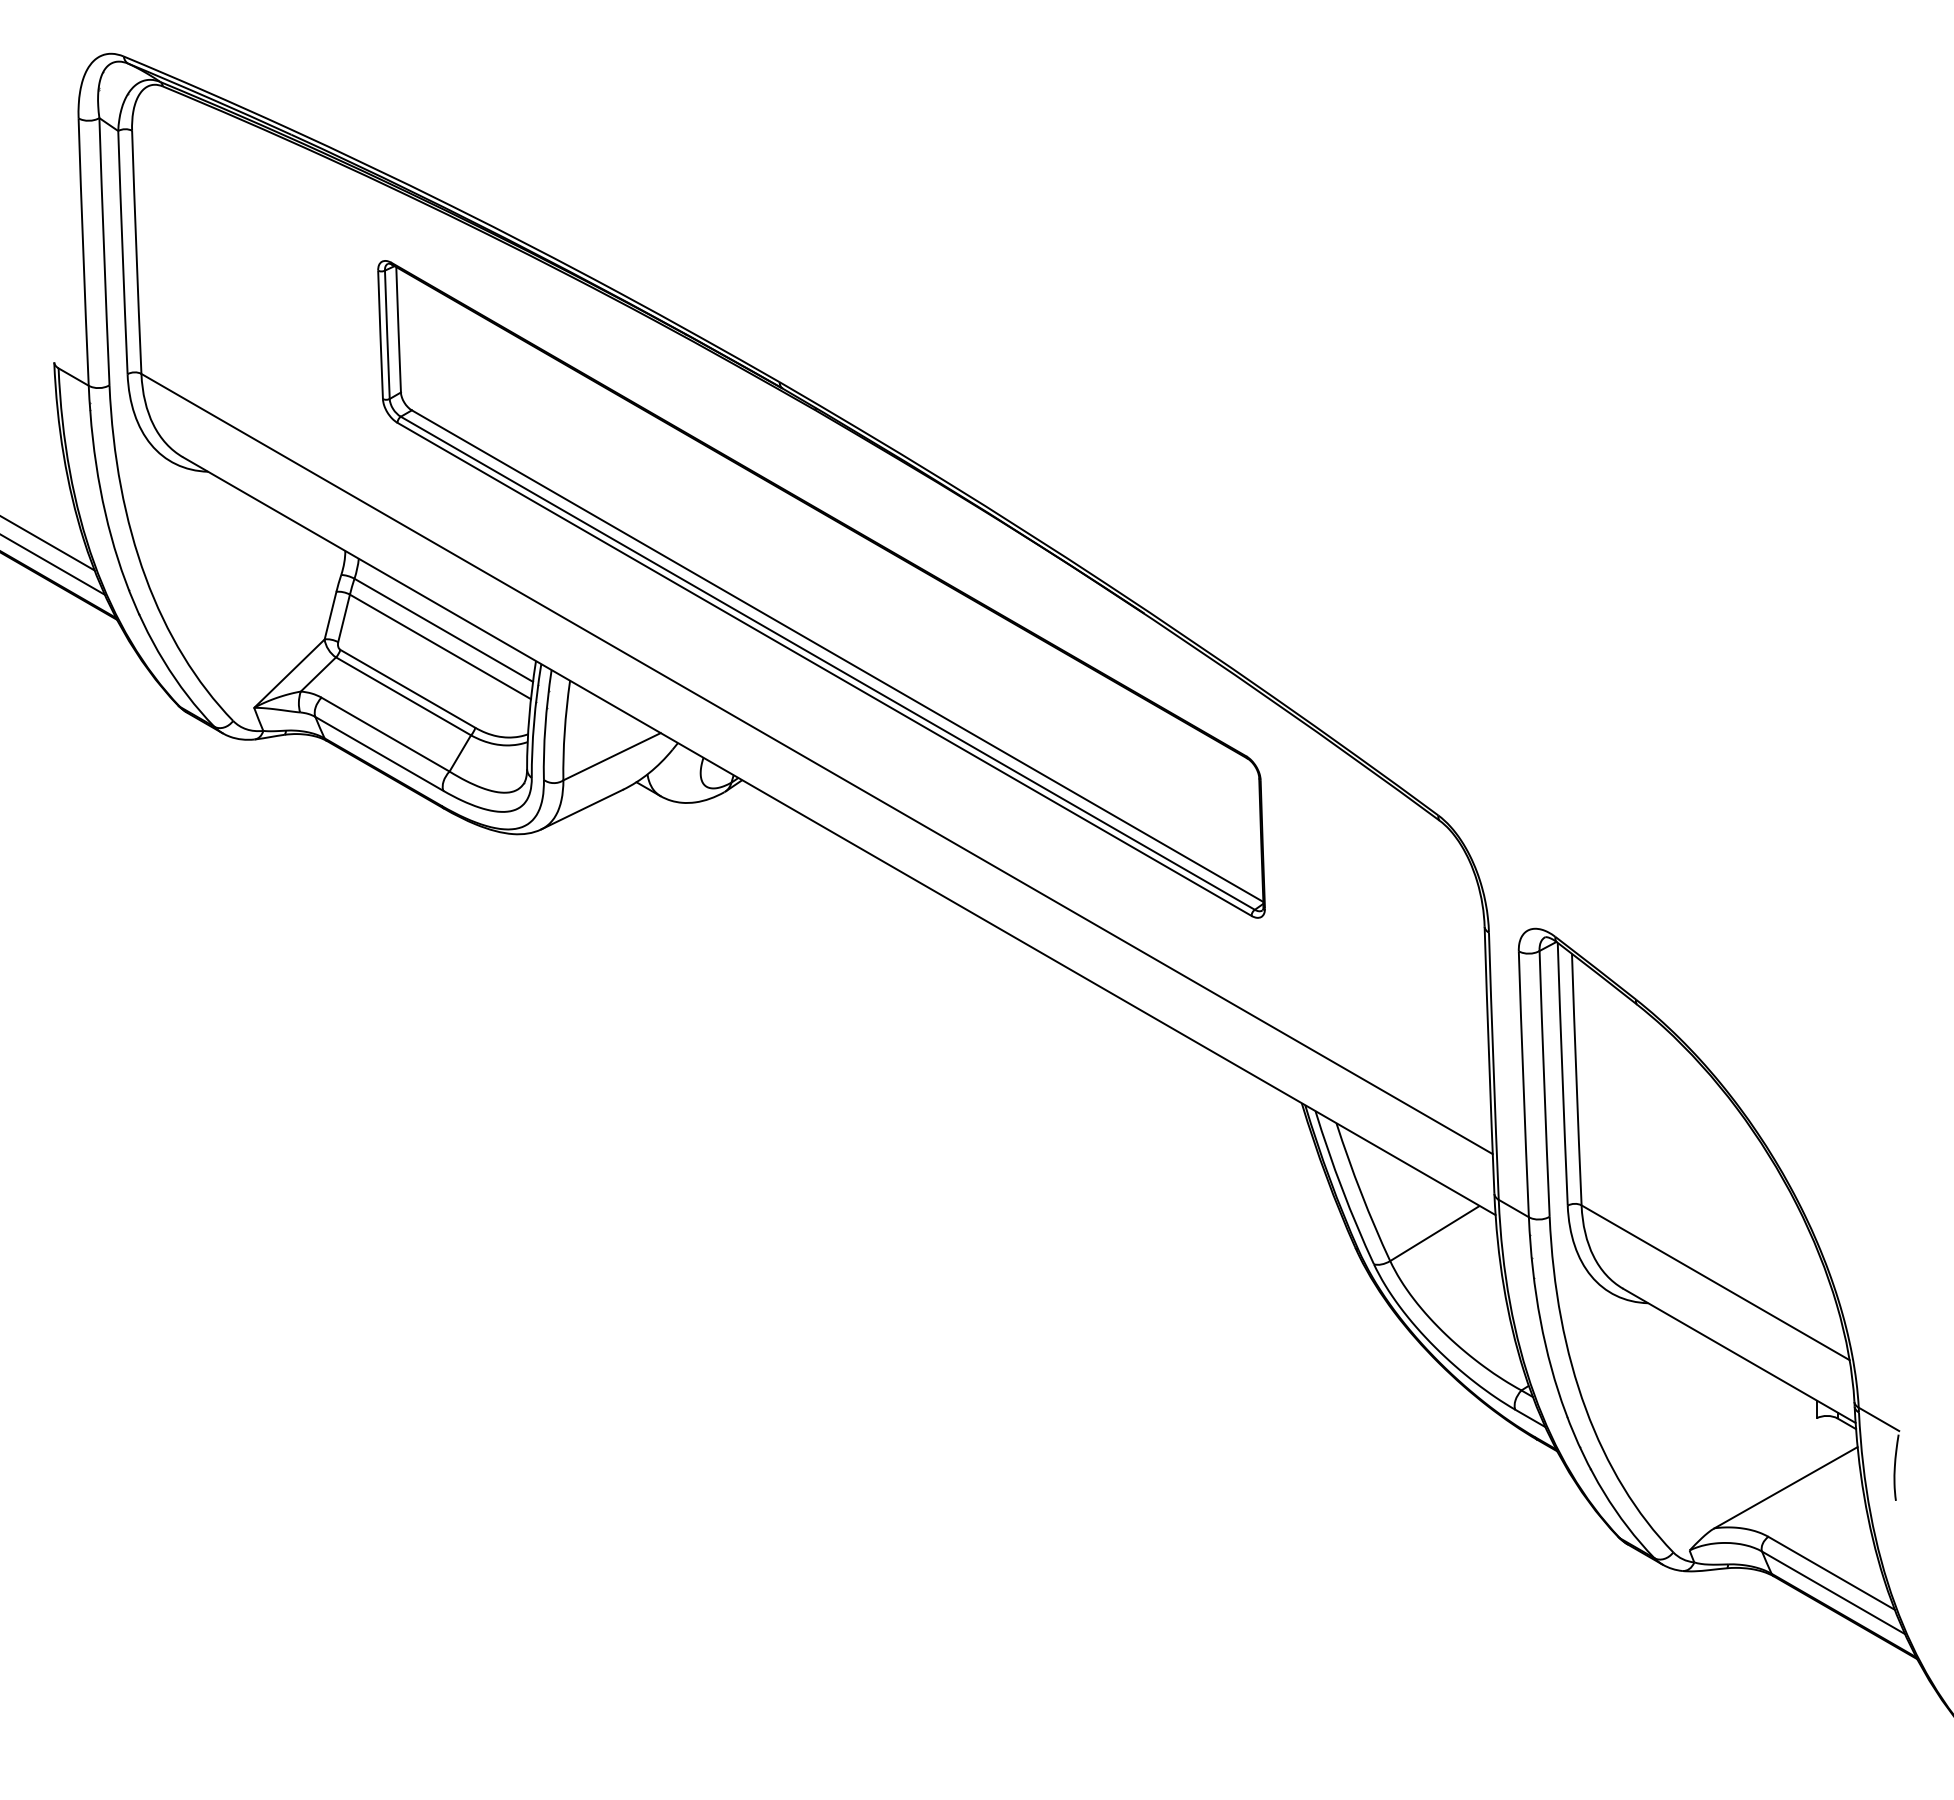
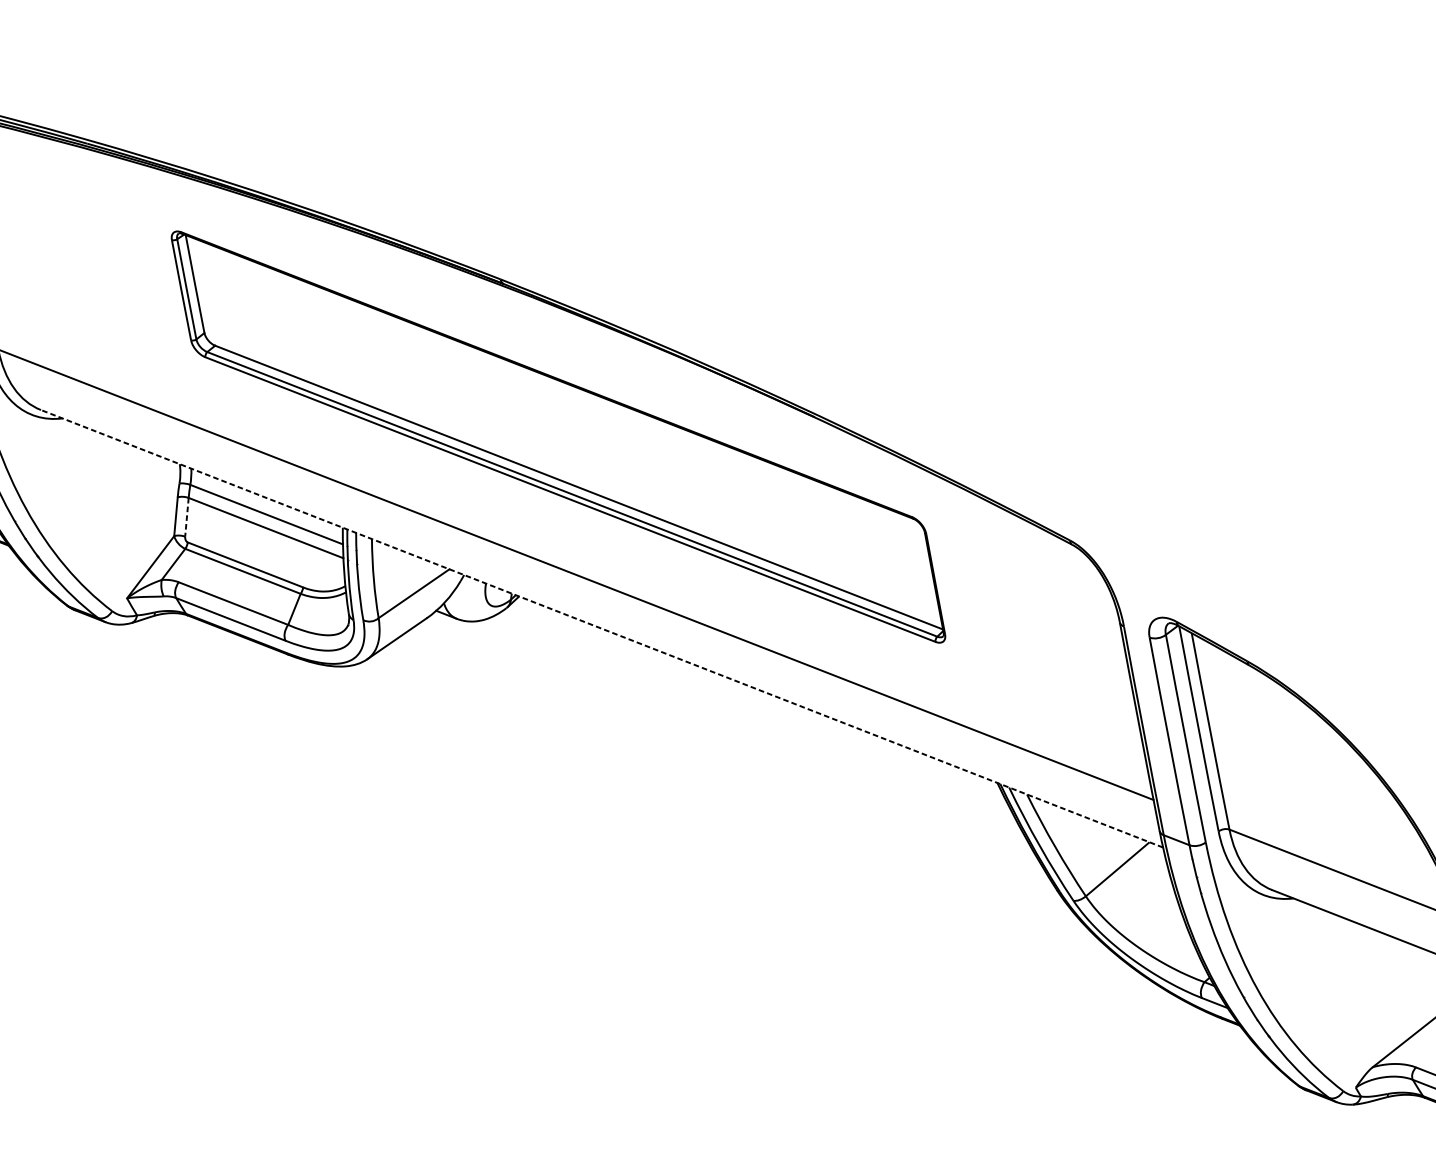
line: (343, 618) -> (186, 517), solid -> dashed
line: (839, 836) -> (602, 629), solid -> dashed

